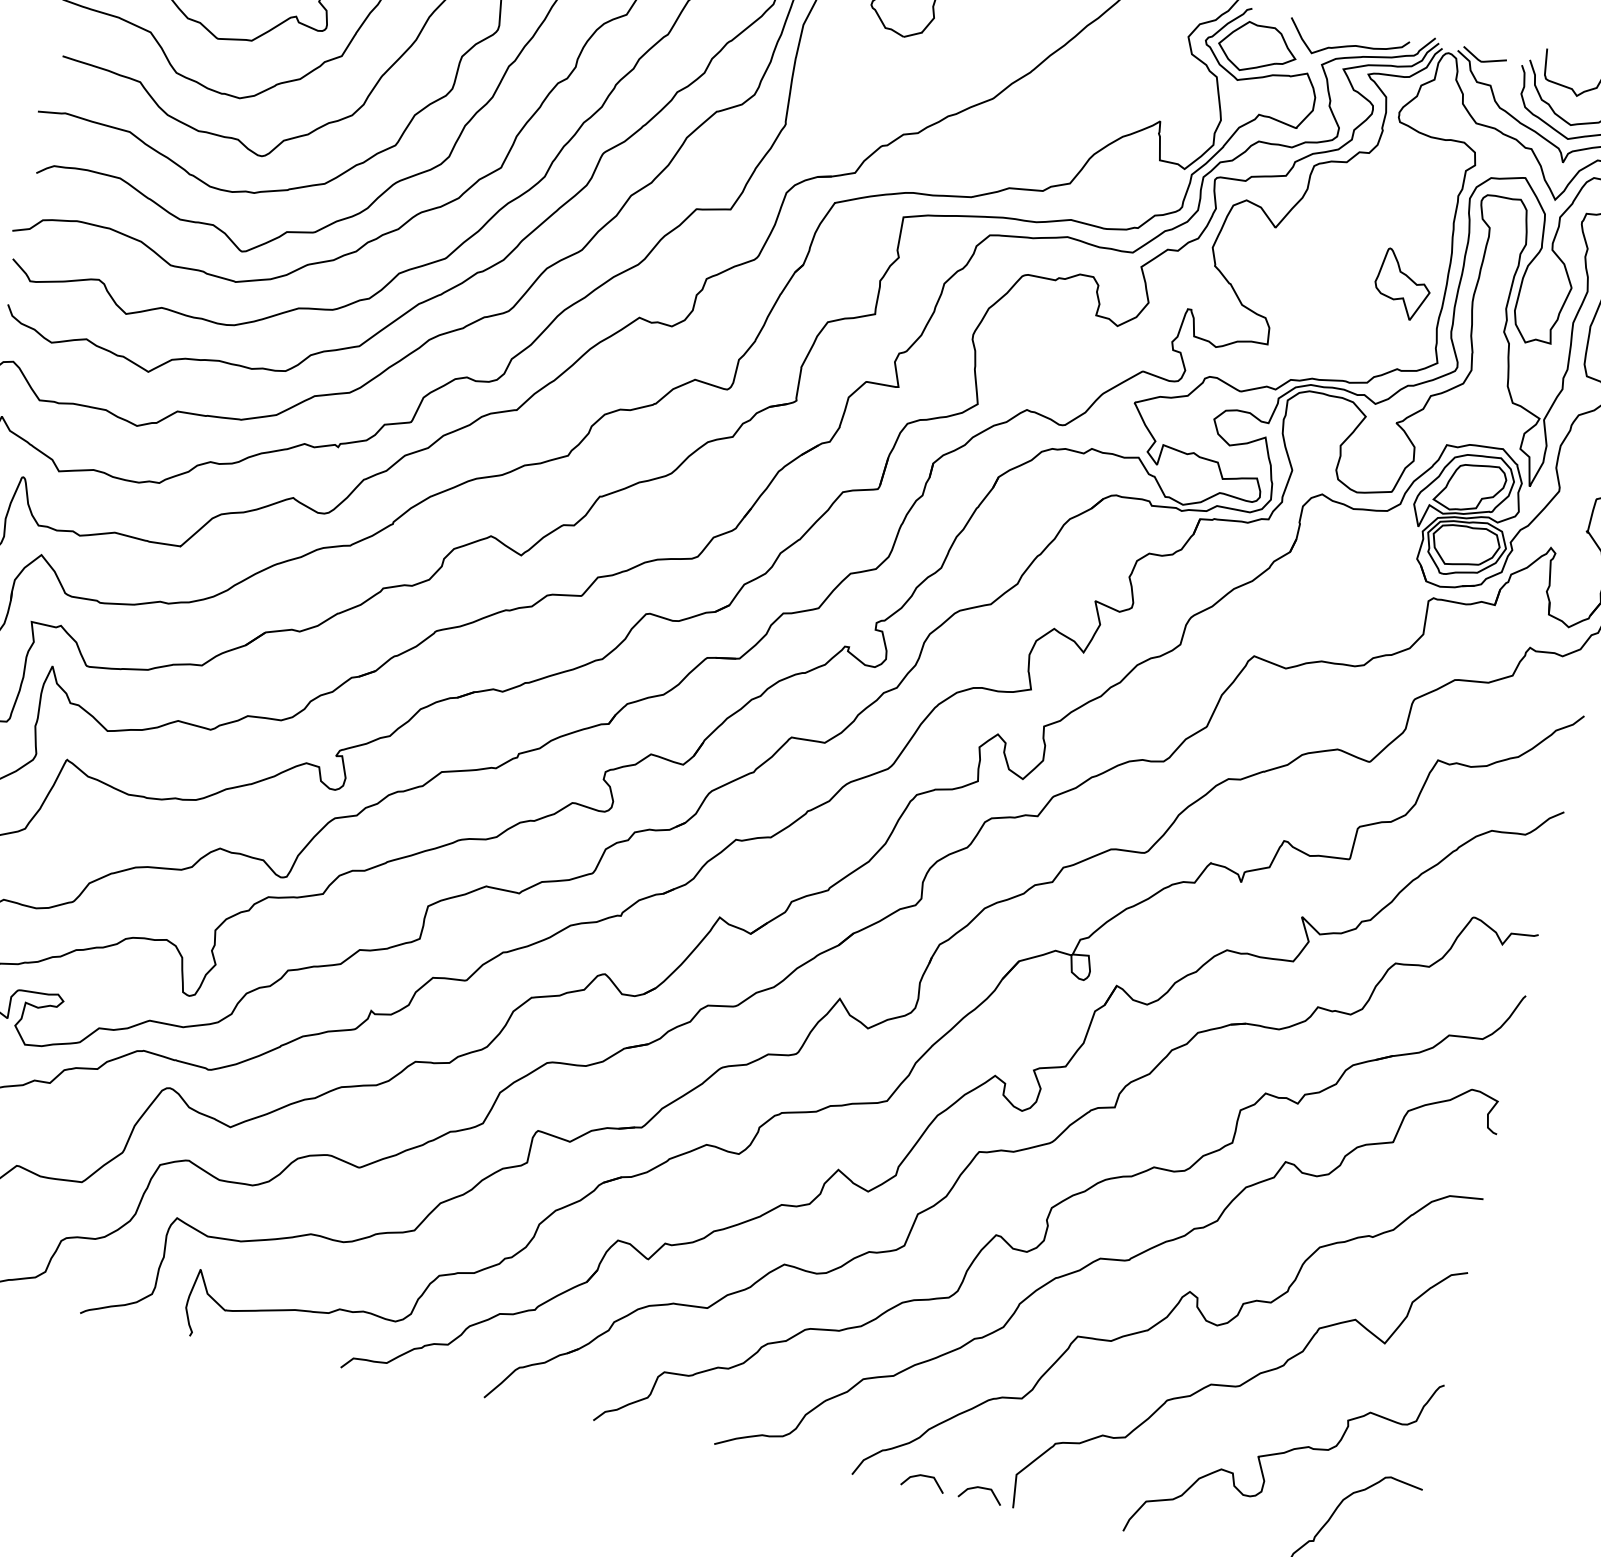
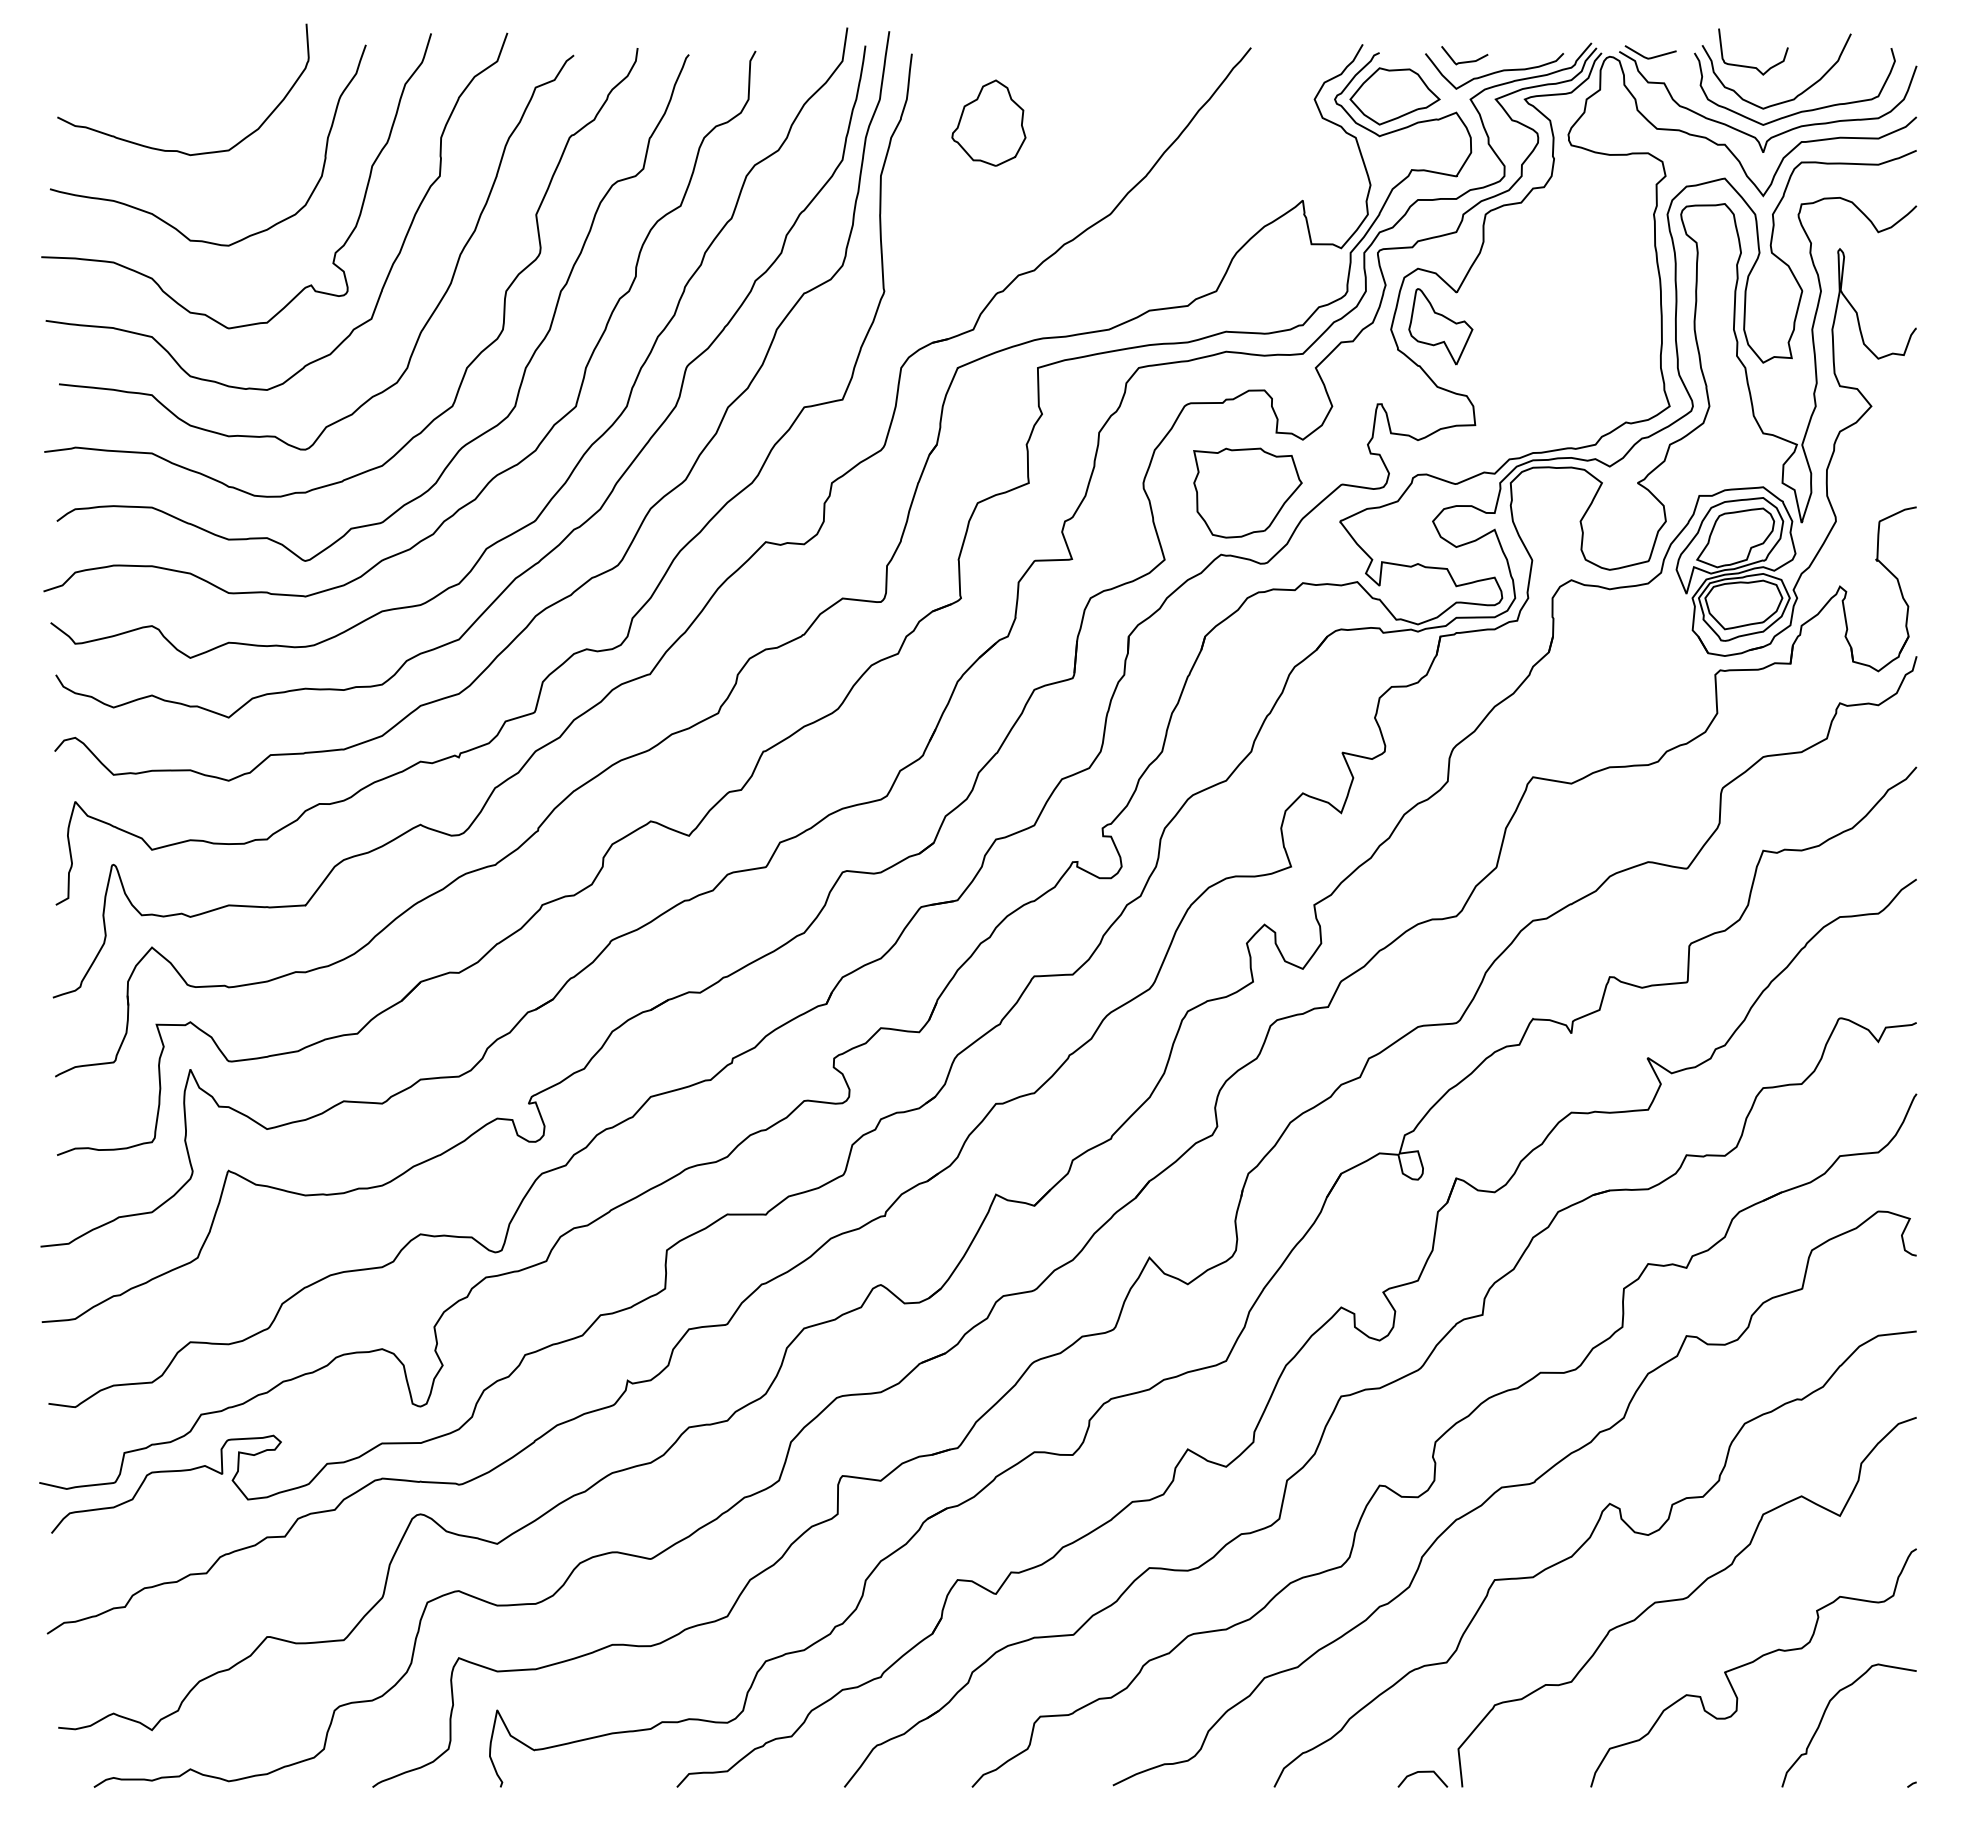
curve: (1323, 31) -> (1464, 61), added
part: (1402, 284) -> (1440, 326), moved
part: (1060, 361) -> (1247, 492), added
line: (924, 1476) -> (1355, 1772), removed

